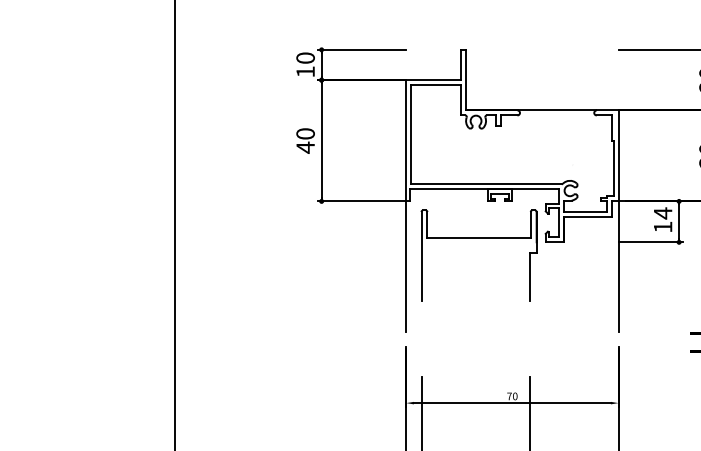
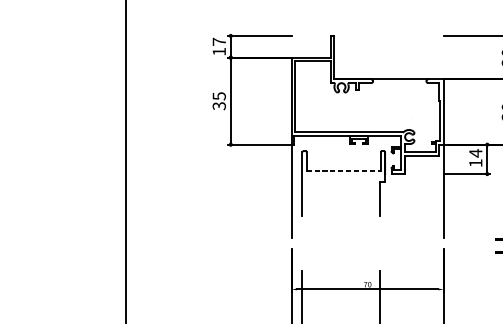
text: (305, 57) -> (219, 41), 10 -> 17
text: (305, 140) -> (219, 101), 40 -> 35
line: (479, 237) -> (344, 170), solid -> dashed

